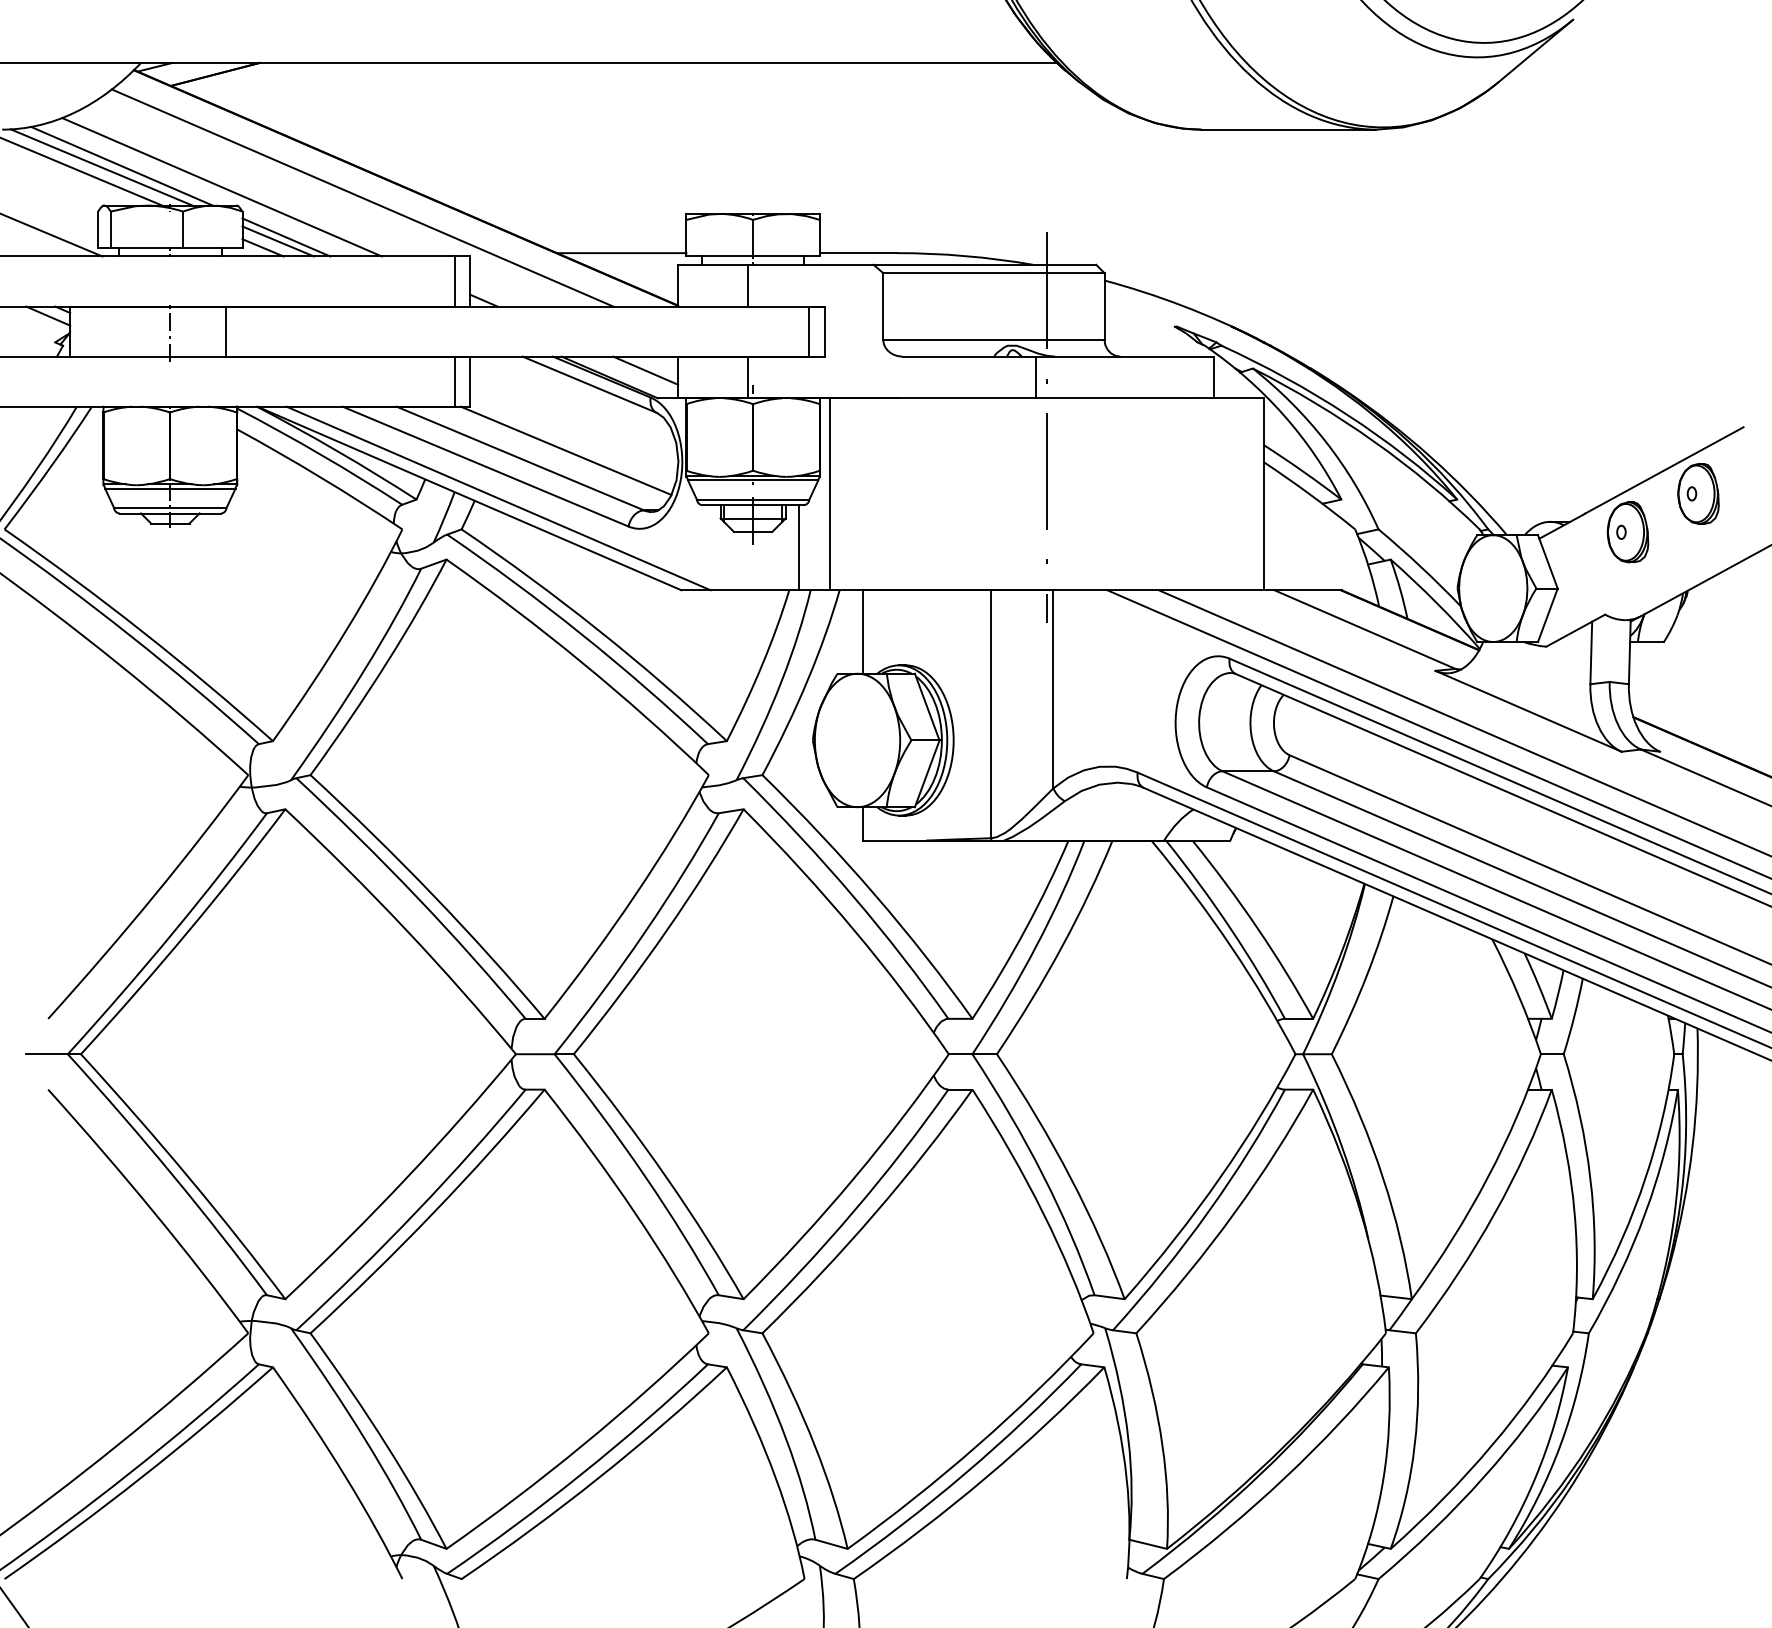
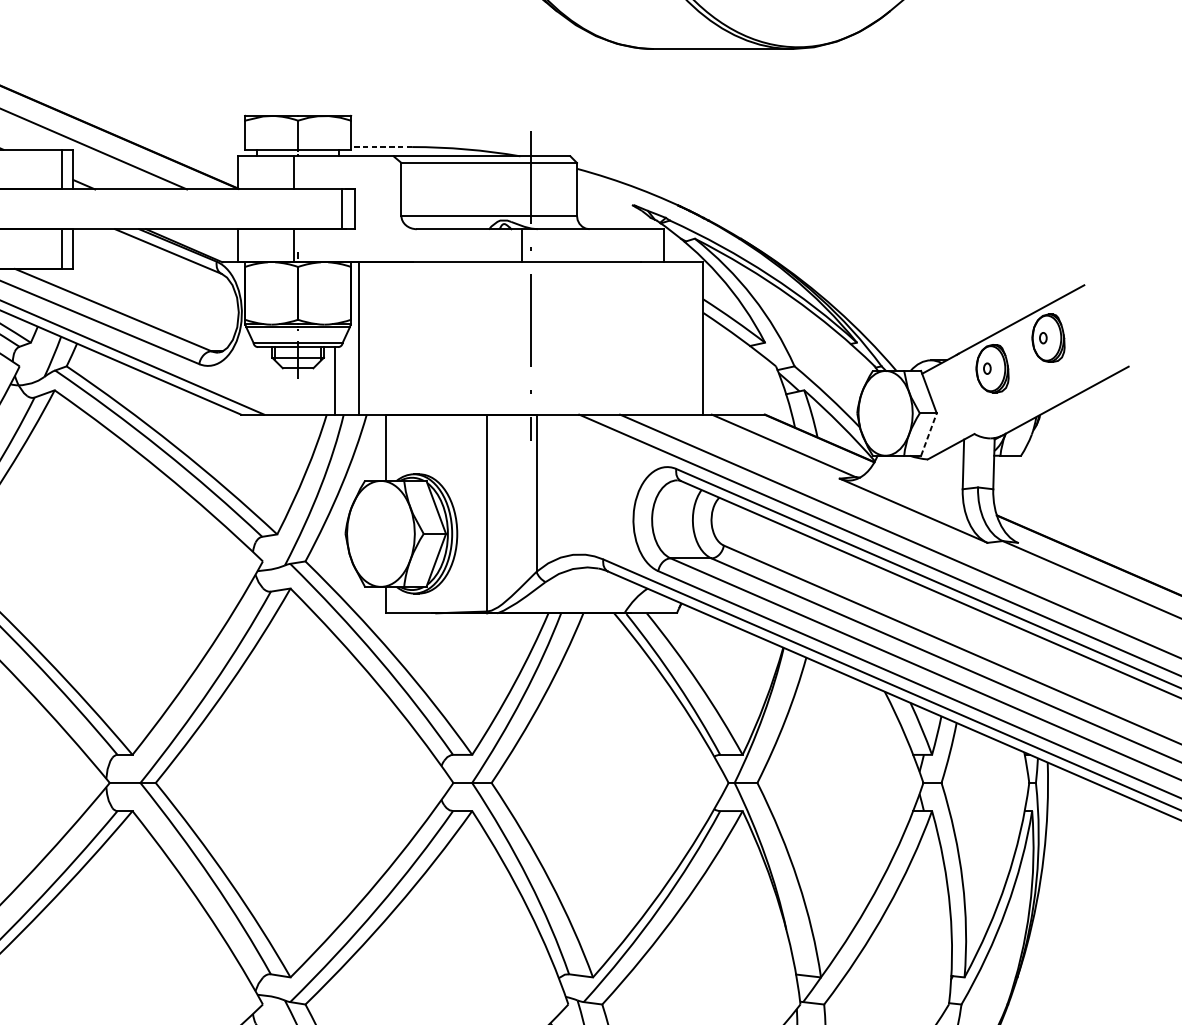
line: (621, 253) -> (193, 147), removed
line: (857, 253) -> (380, 147), solid -> dashed
line: (645, 370) -> (212, 240), removed
line: (565, 450) -> (149, 303), removed
line: (1548, 614) -> (929, 433), solid -> dashed

